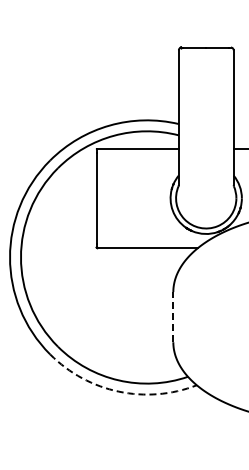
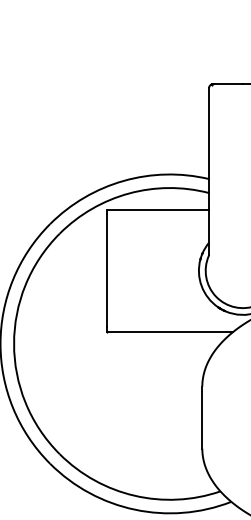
line: (173, 316) -> (202, 416), dashed -> solid
arc: (118, 391) -> (134, 509), dashed -> solid

